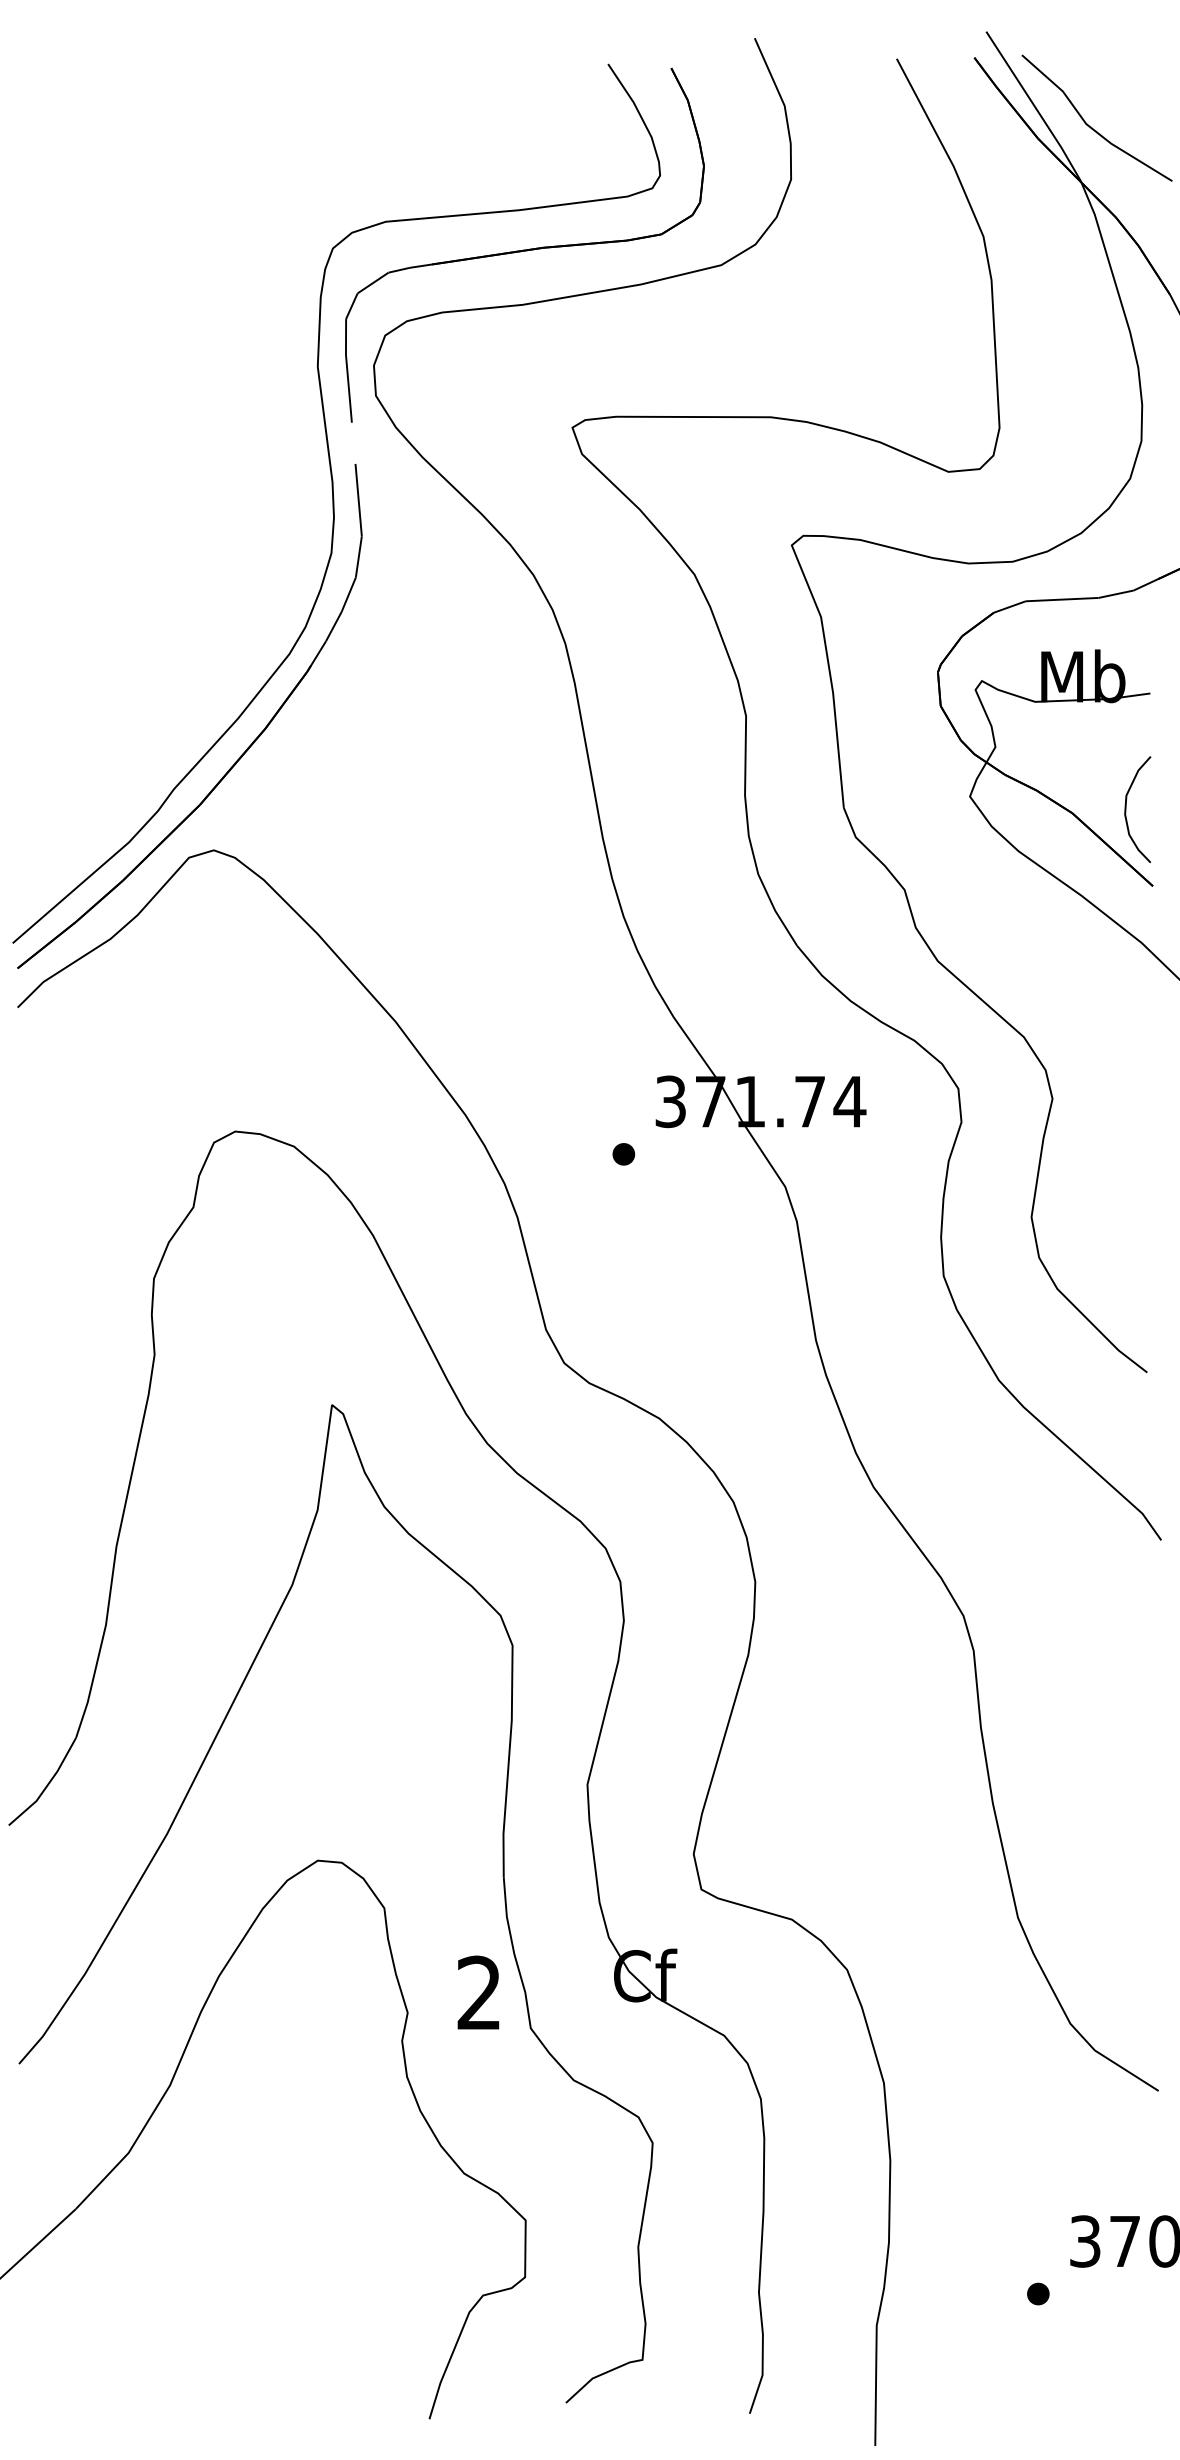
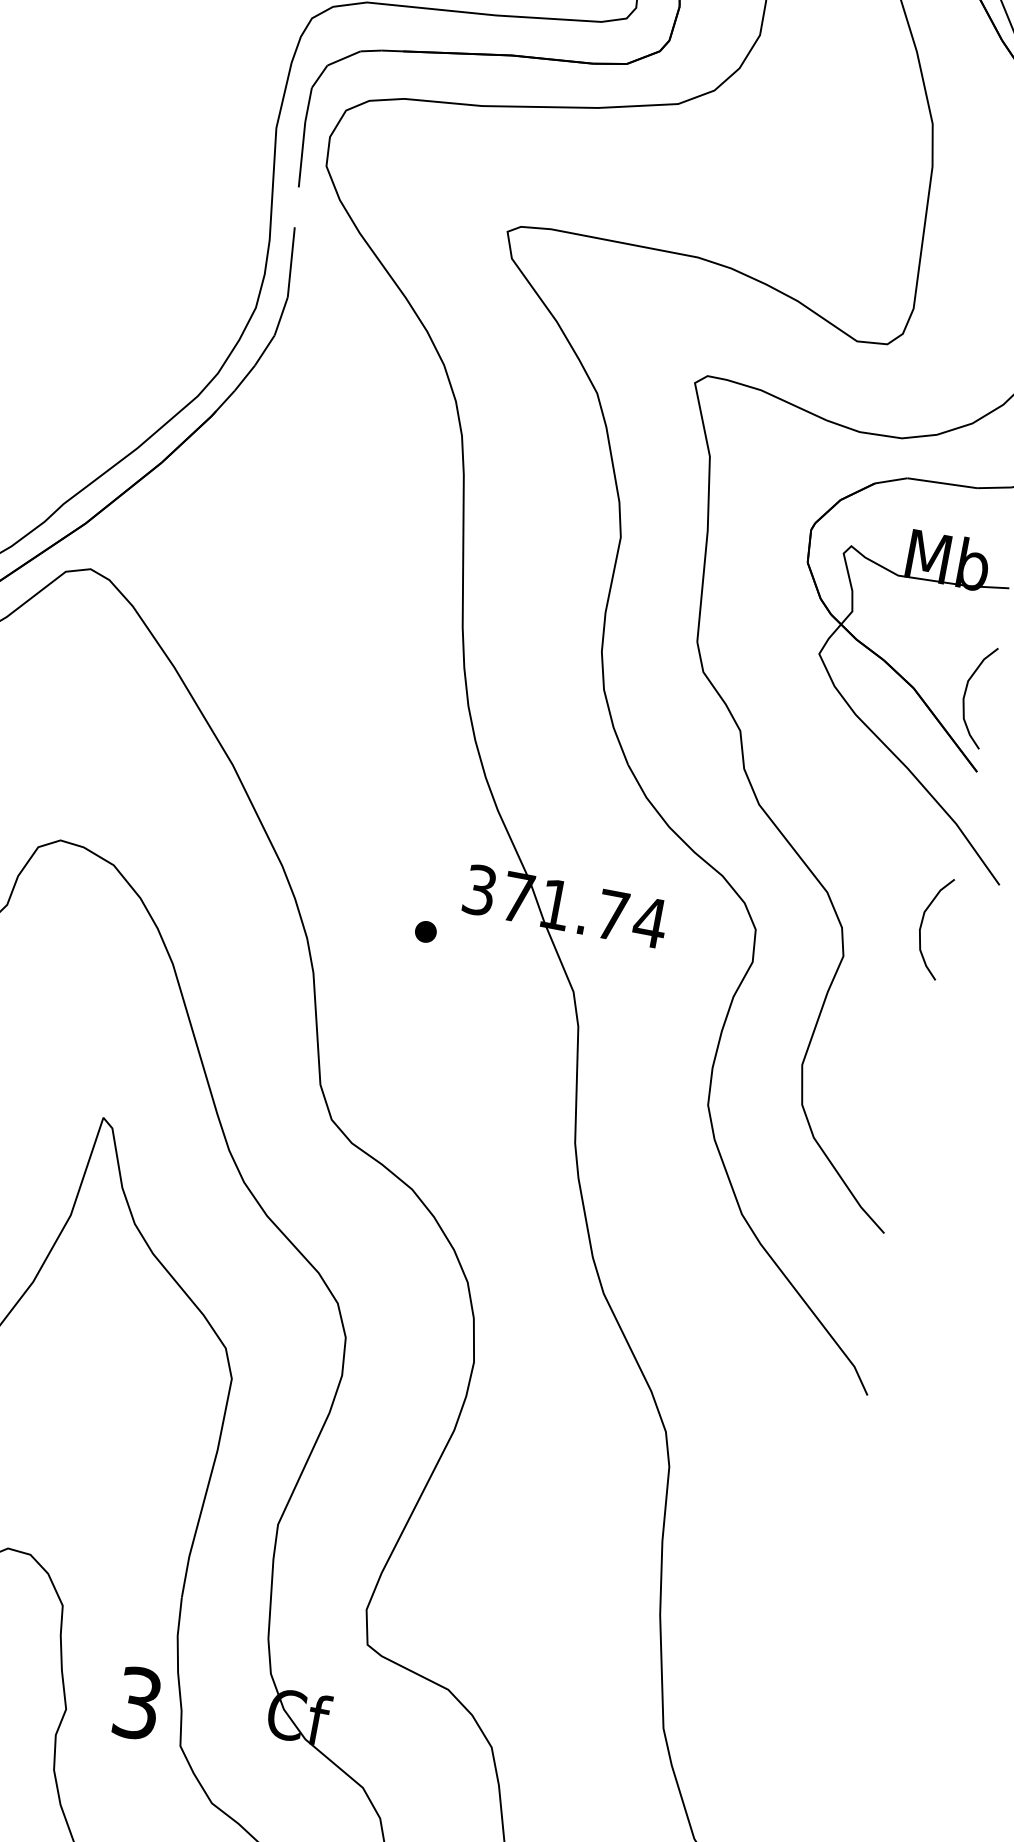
curve: (1126, 1052) -> (922, 925), added
text: (478, 1992) -> (137, 1702), 2 -> 3

